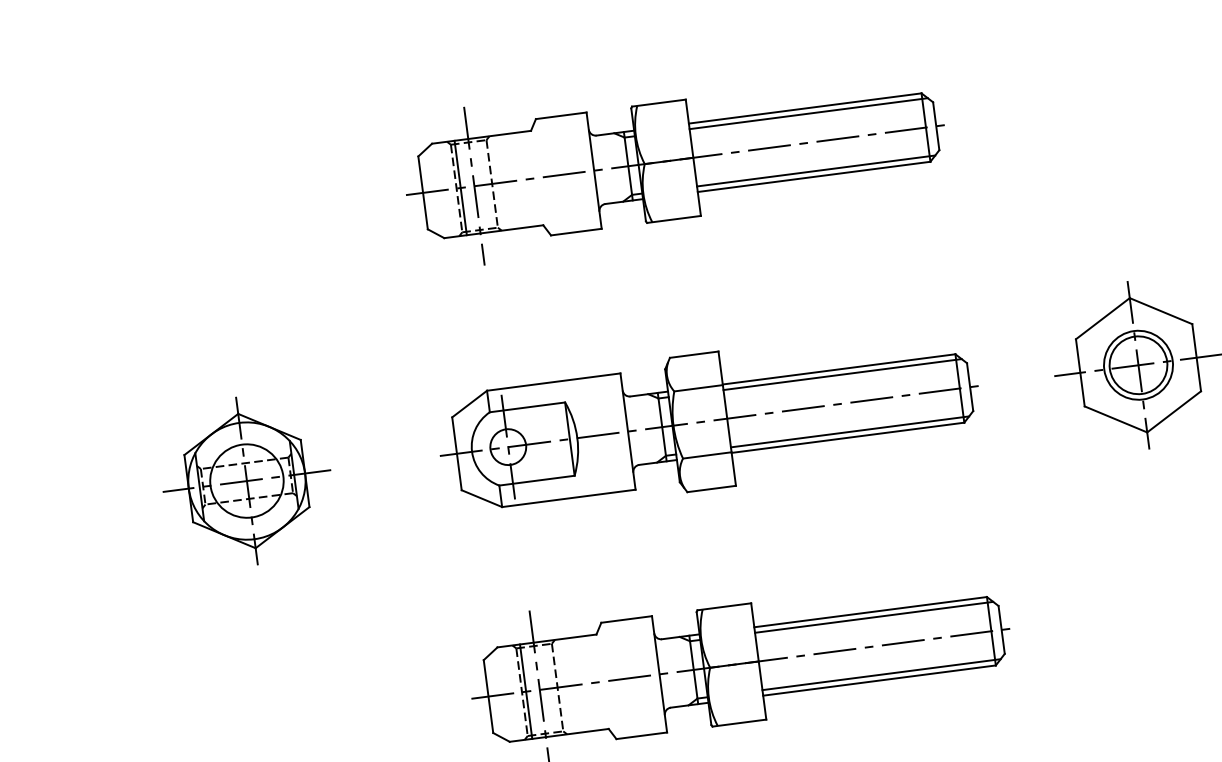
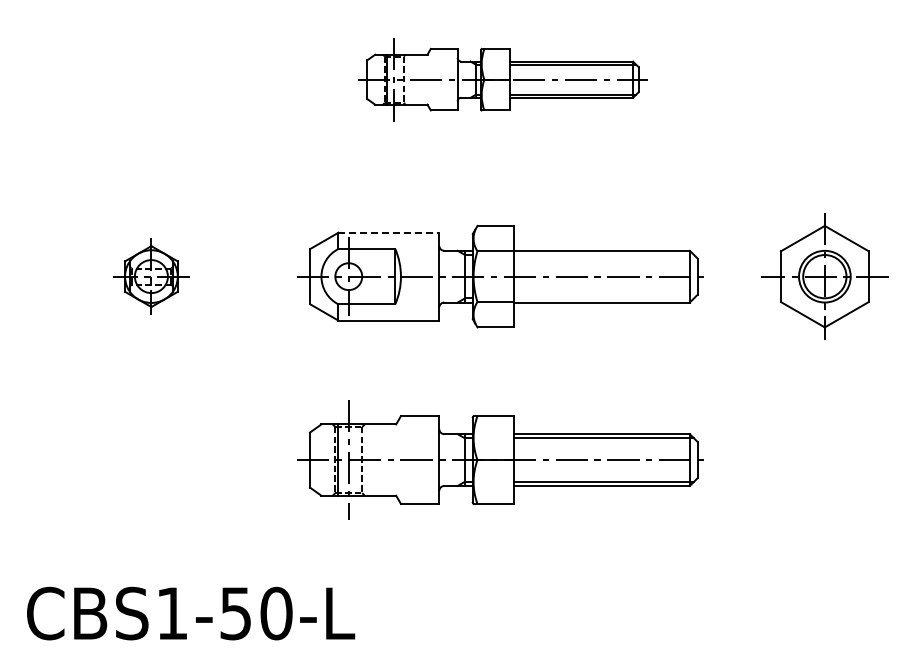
part: (675, 160) -> (500, 79), size x0.7
line: (843, 375) -> (604, 255), removed
line: (554, 381) -> (389, 232), solid -> dashed
line: (850, 432) -> (604, 298), removed
part: (247, 480) -> (151, 276), size x0.6

